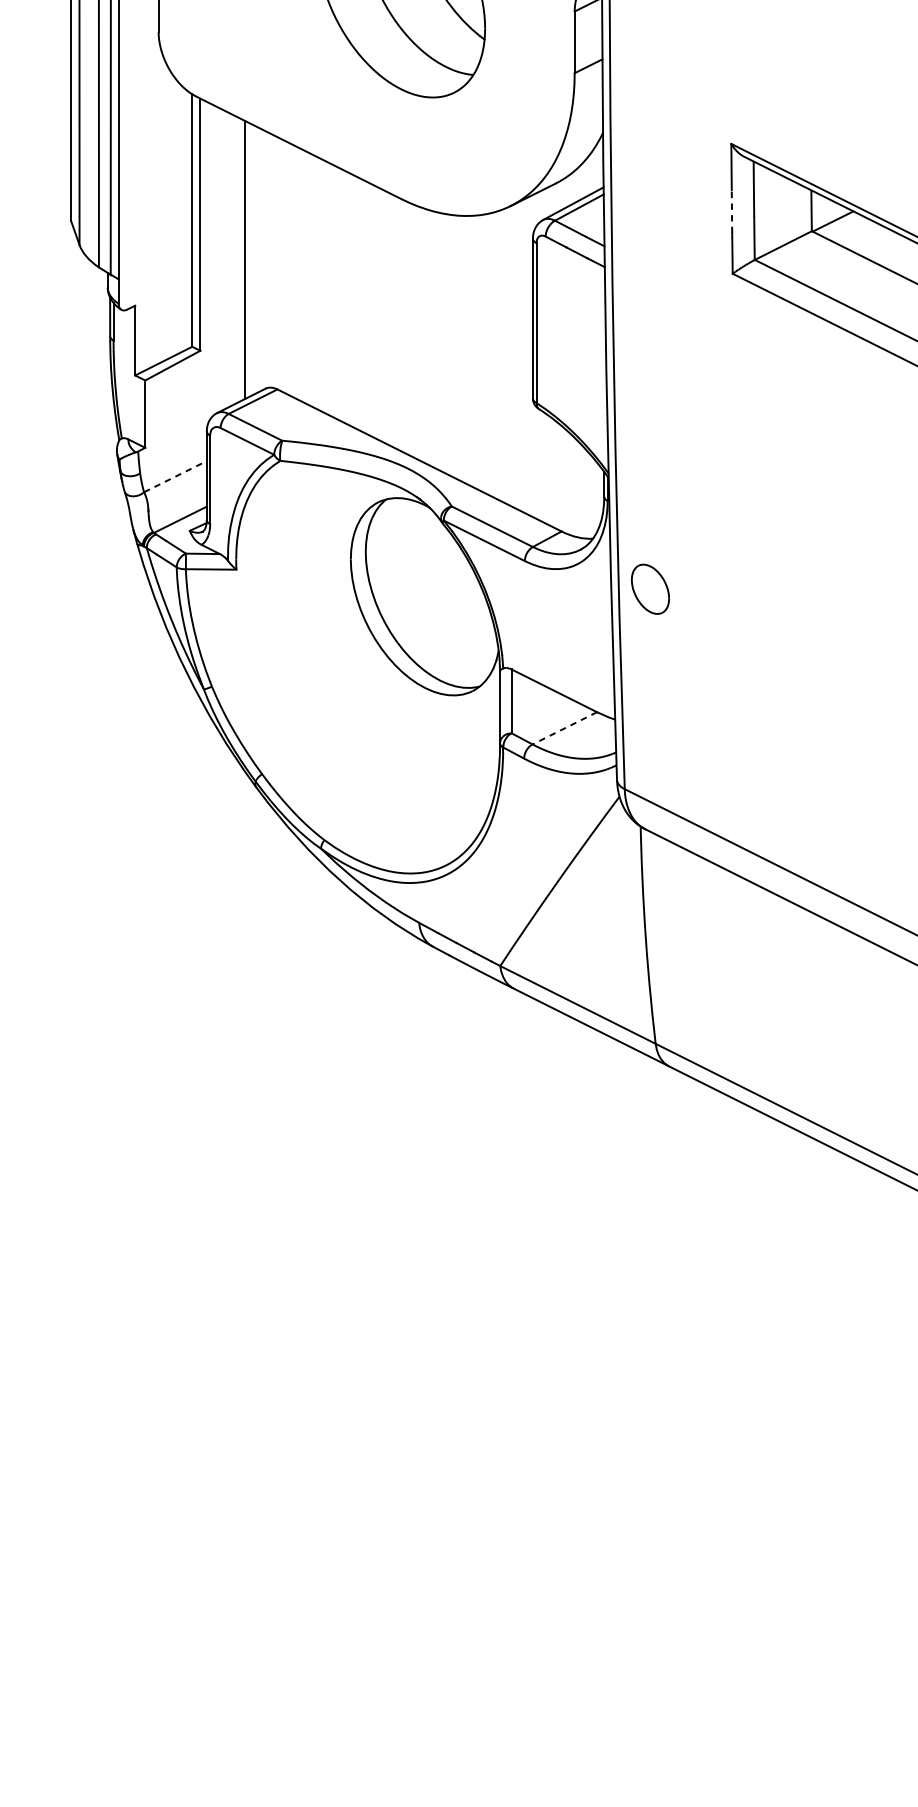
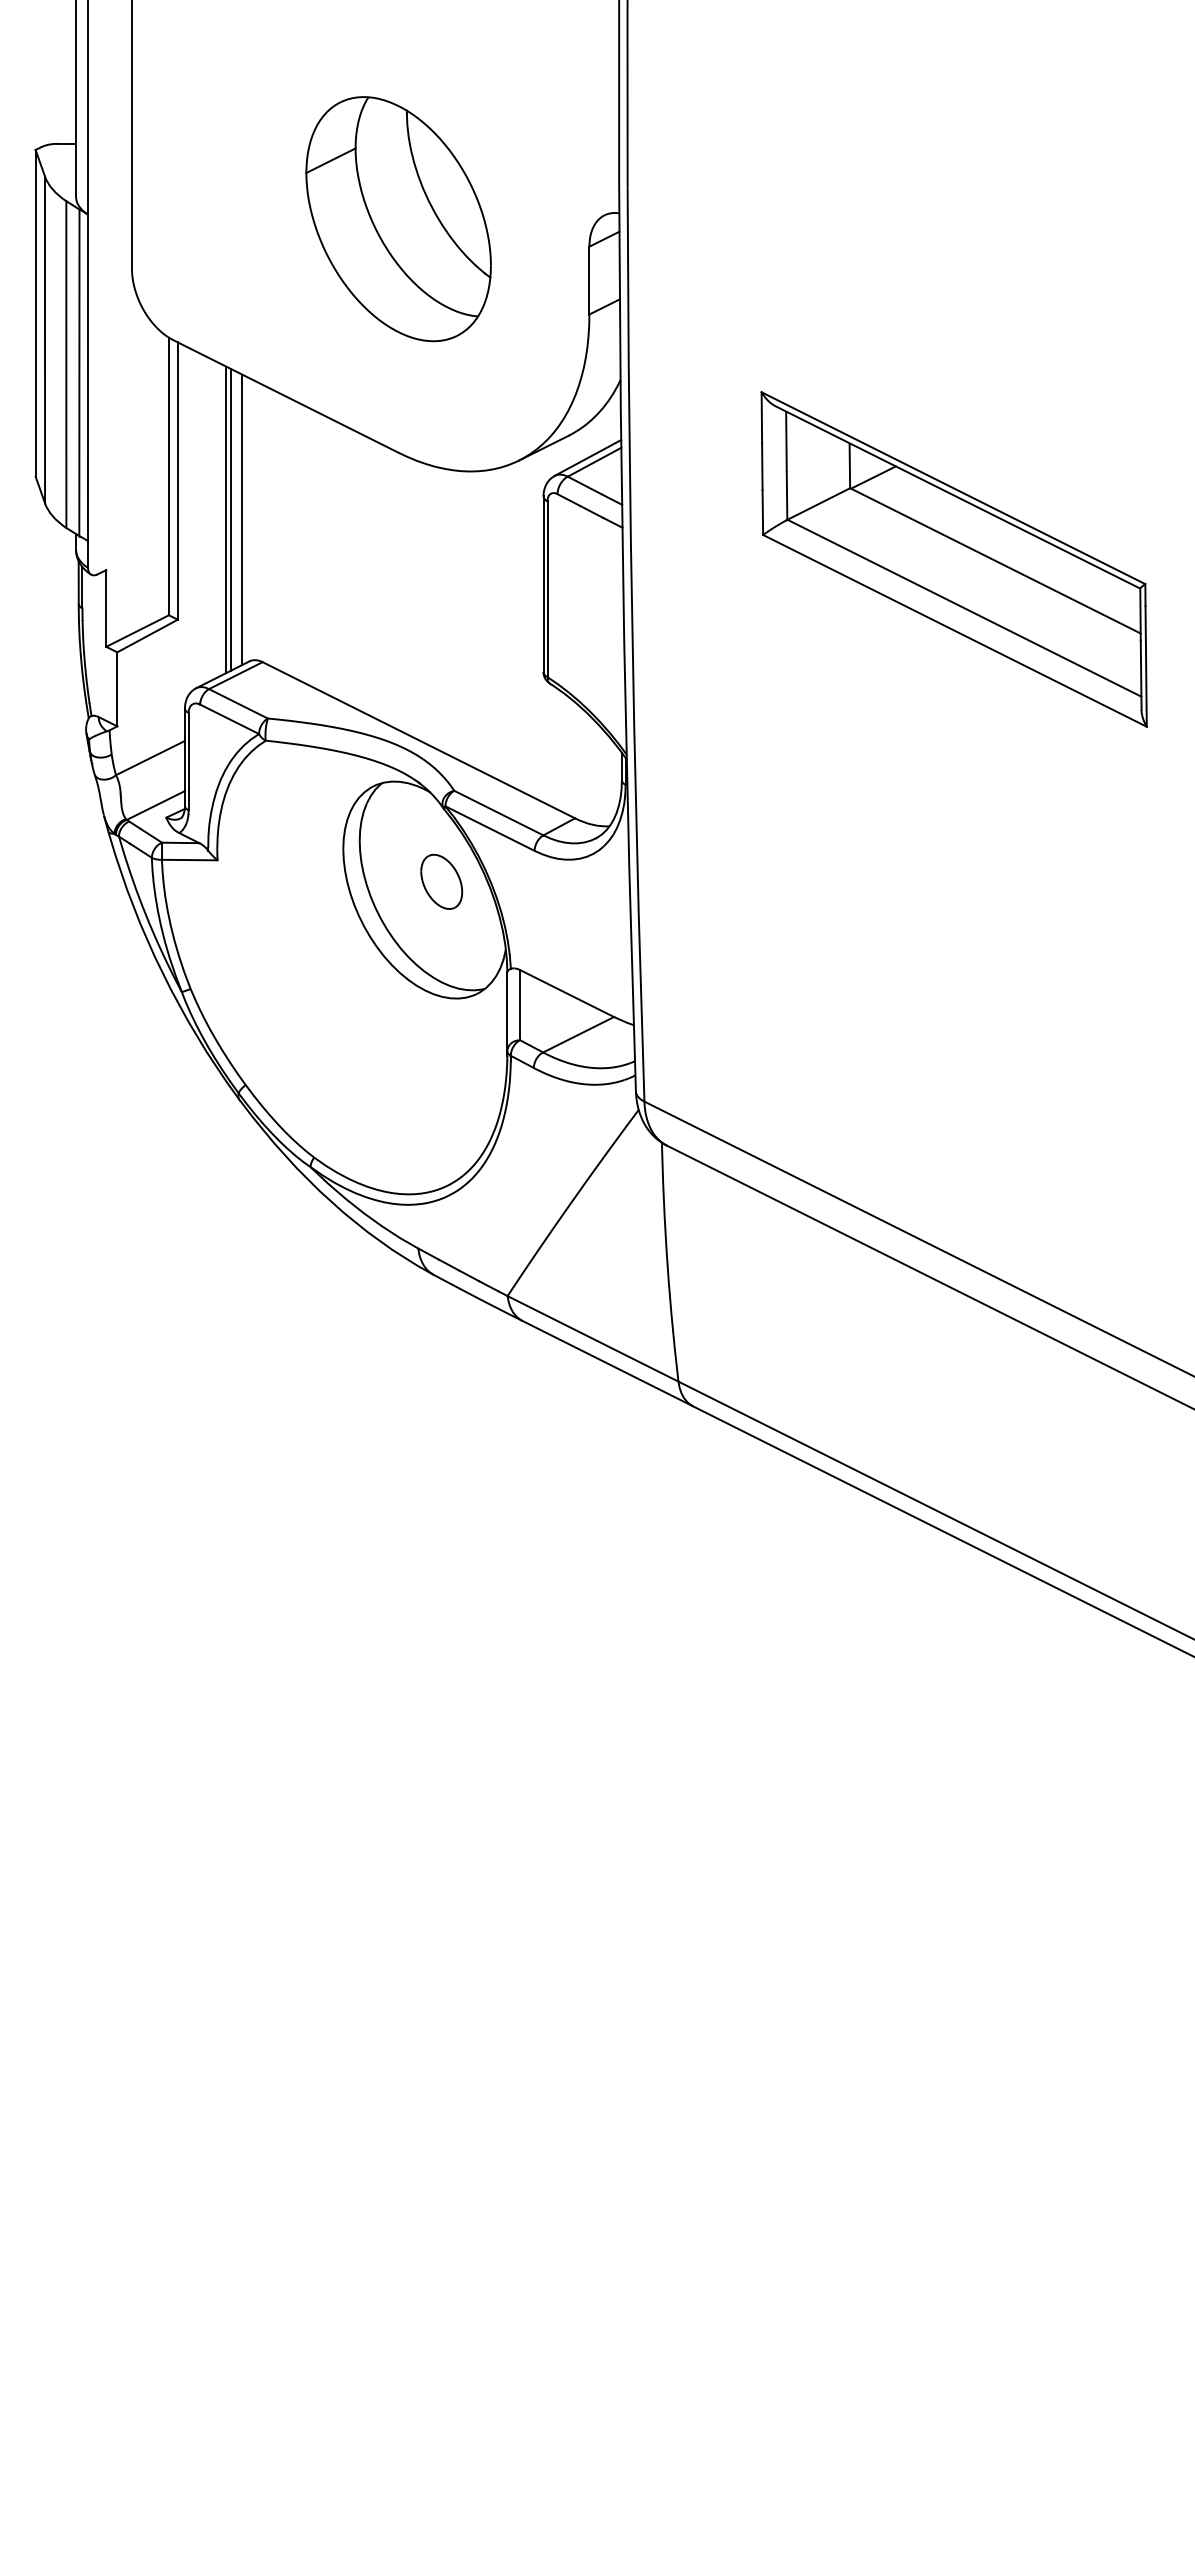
line: (732, 211) -> (762, 466), dashed -> solid
line: (249, 259) -> (231, 519), added
line: (259, 259) -> (242, 519), added
line: (175, 476) -> (150, 757), dashed -> solid
part: (650, 588) -> (441, 881), moved
line: (564, 728) -> (578, 1034), dashed -> solid

